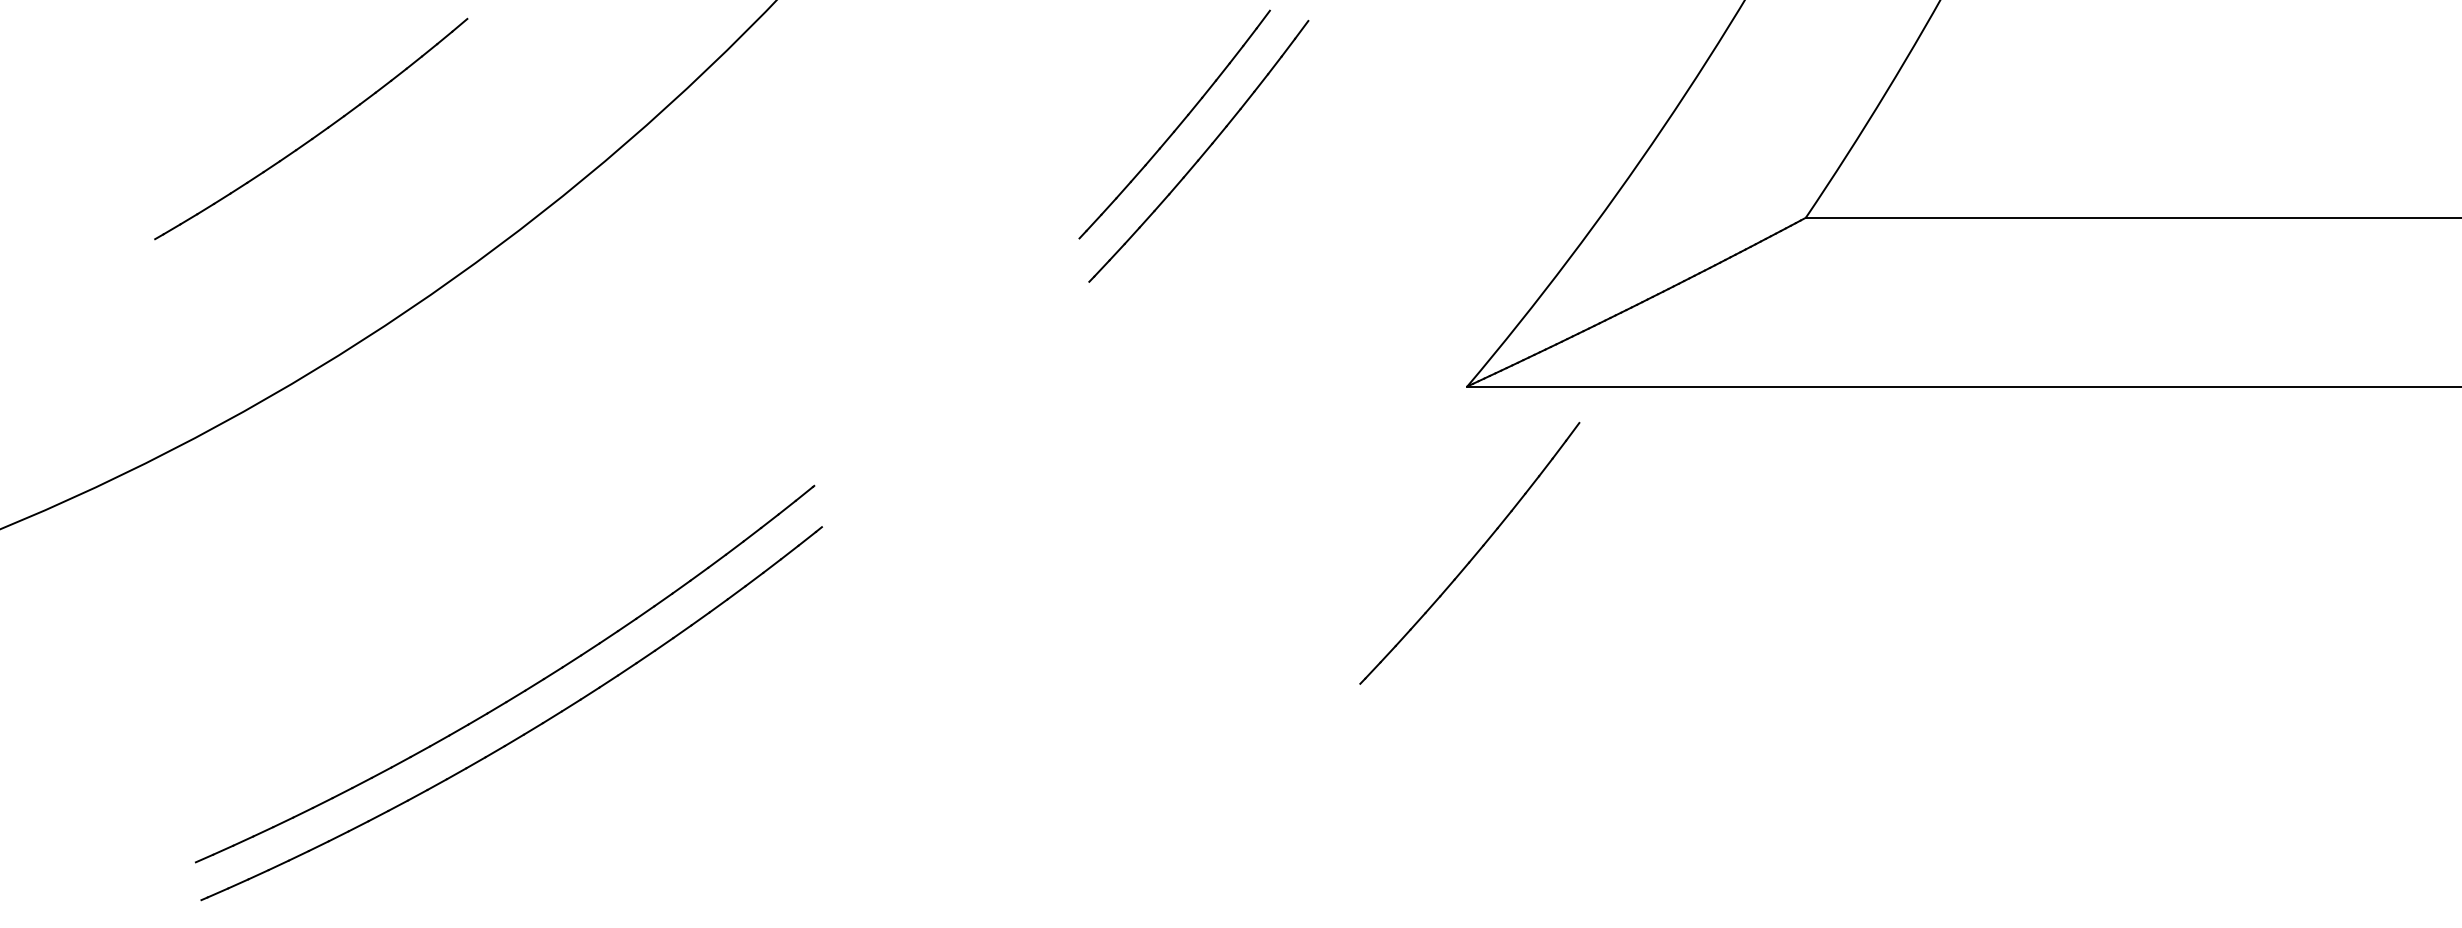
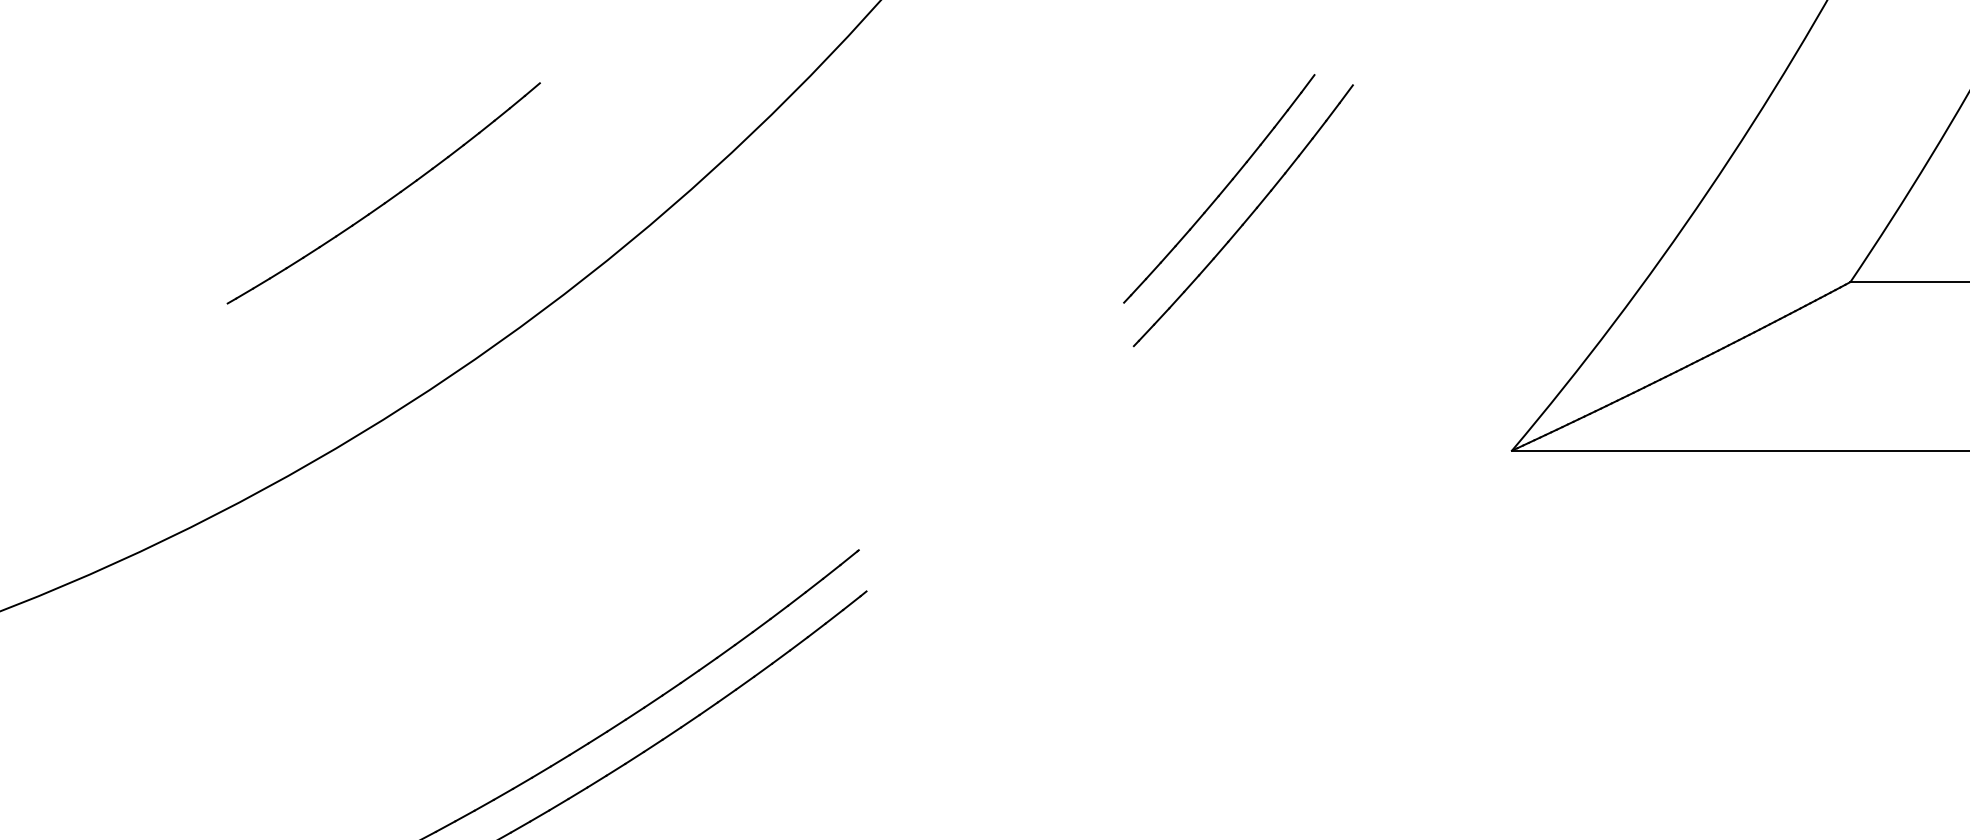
part: (316, 134) -> (389, 198), moved
part: (1469, 552) -> (1514, 616), removed

